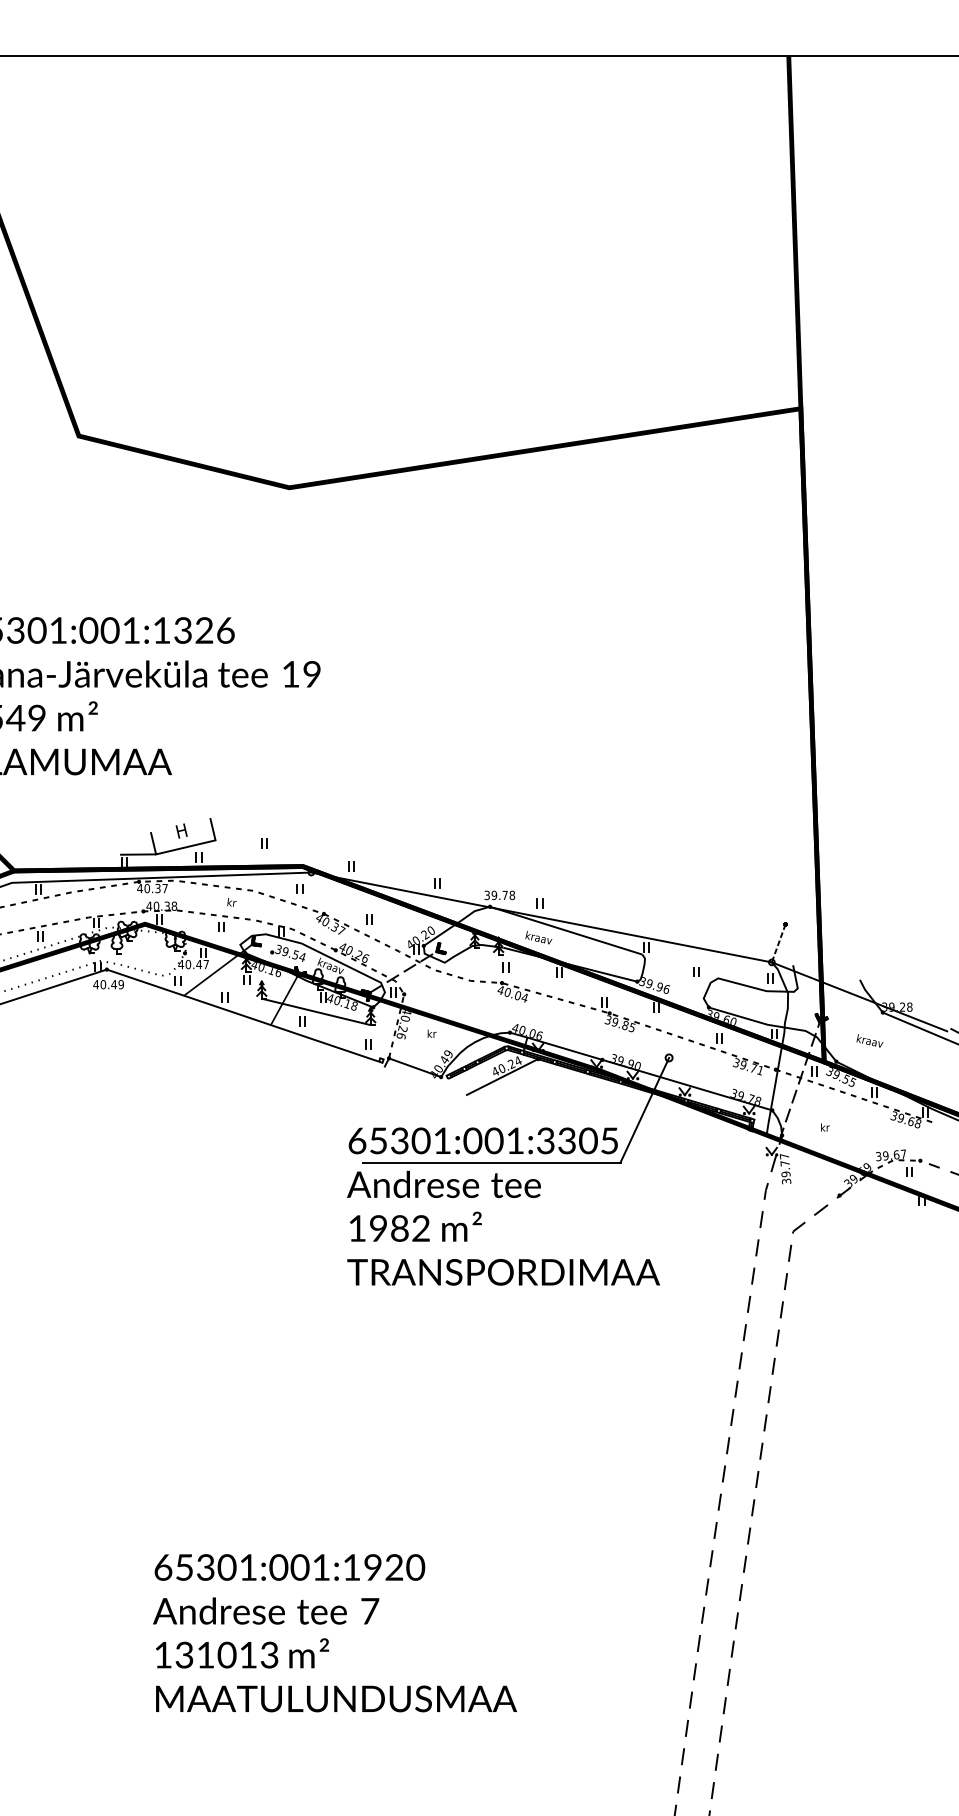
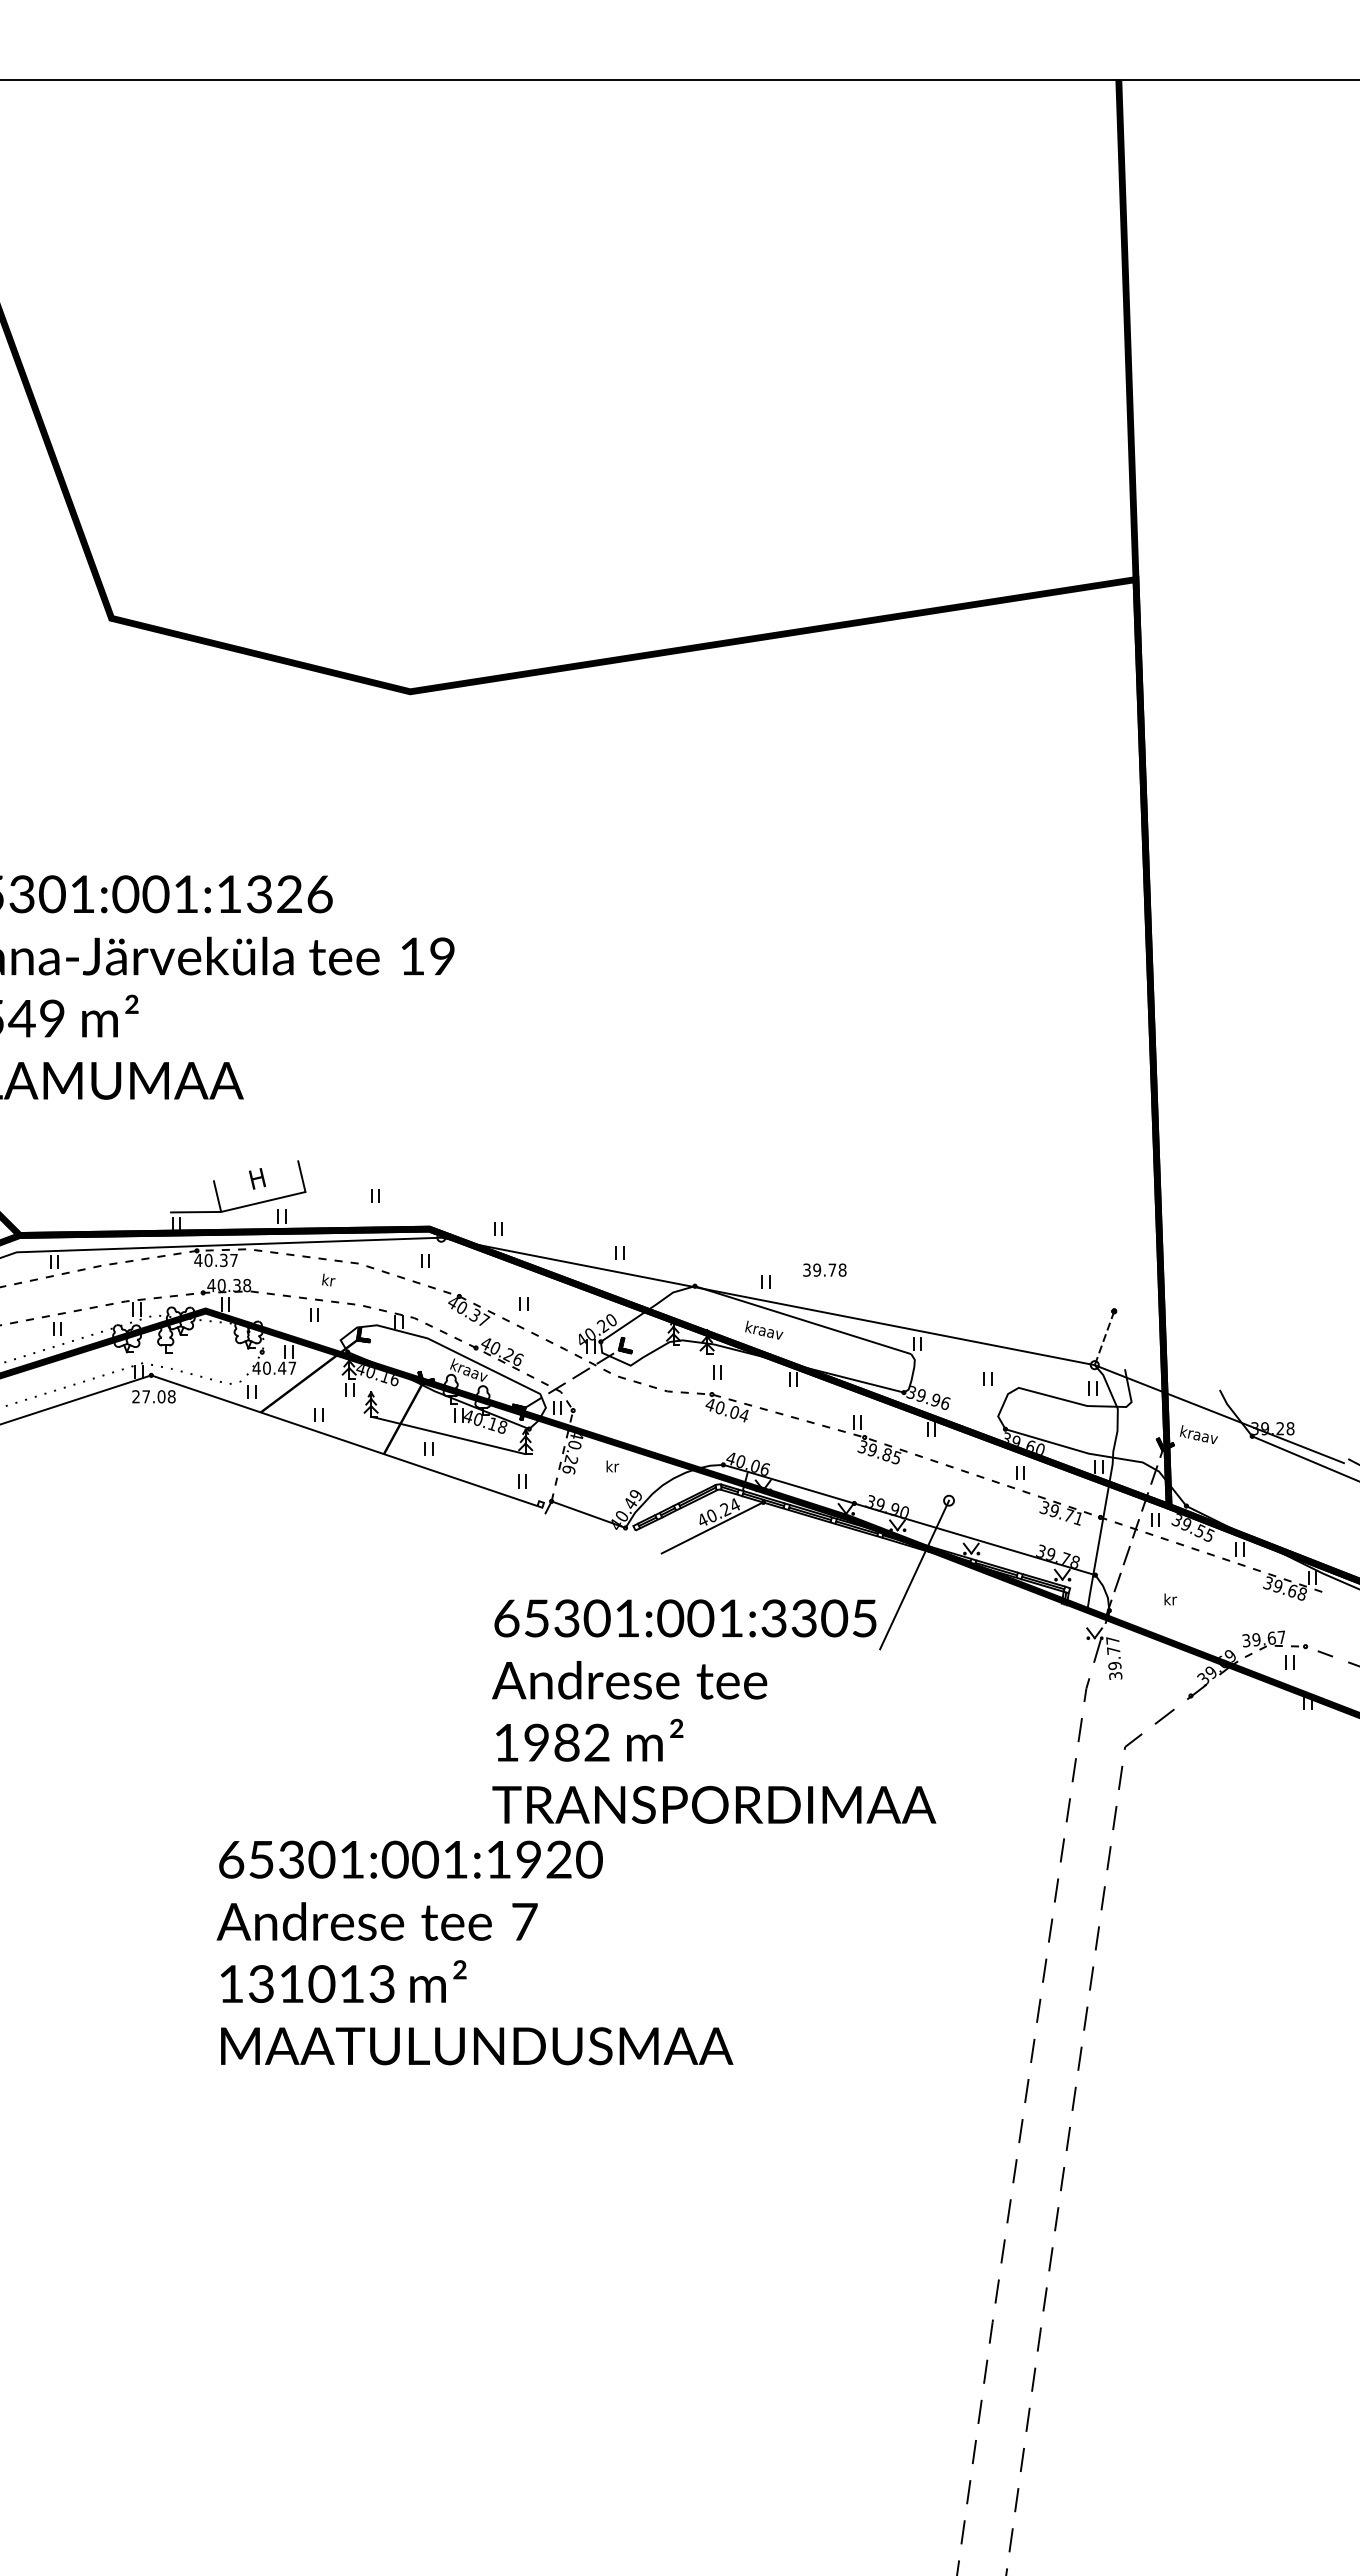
text: (499, 894) -> (824, 1269), moved
part: (288, 953) -> (408, 1352), removed
text: (108, 984) -> (153, 1396), 40.49 -> 27.08
text: (869, 1040) -> (1198, 1434), moved
line: (491, 1162) -> (697, 1649), removed
text: (334, 1632) -> (474, 1952), moved

